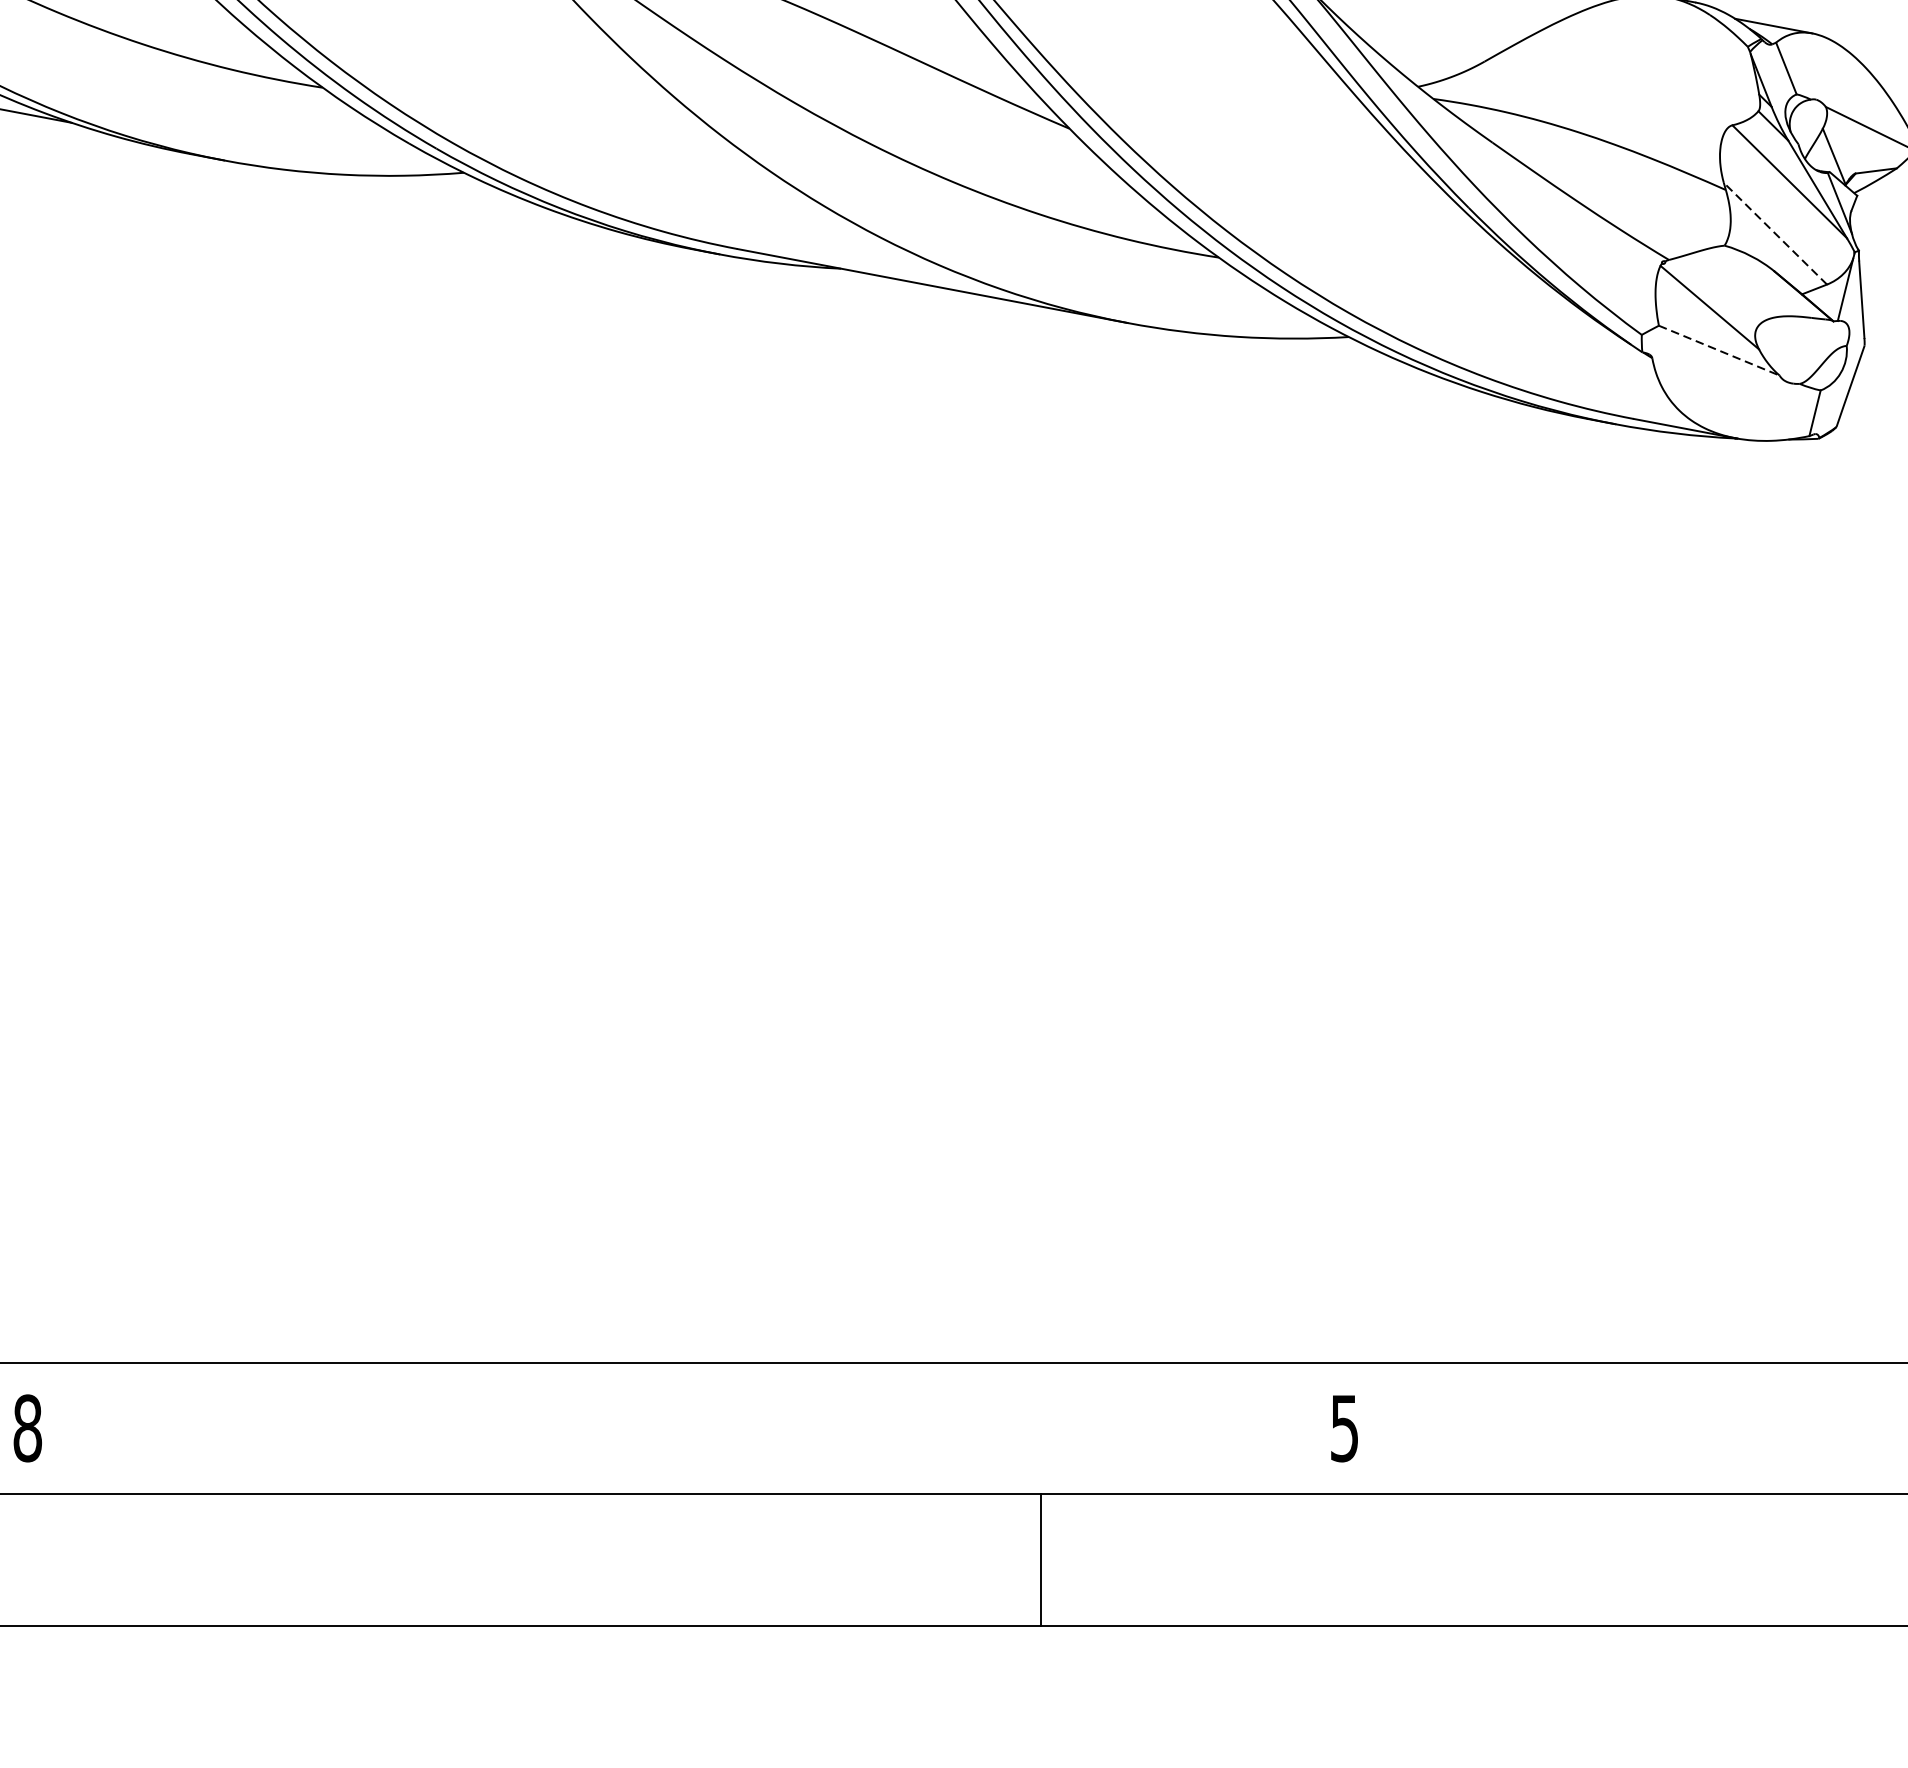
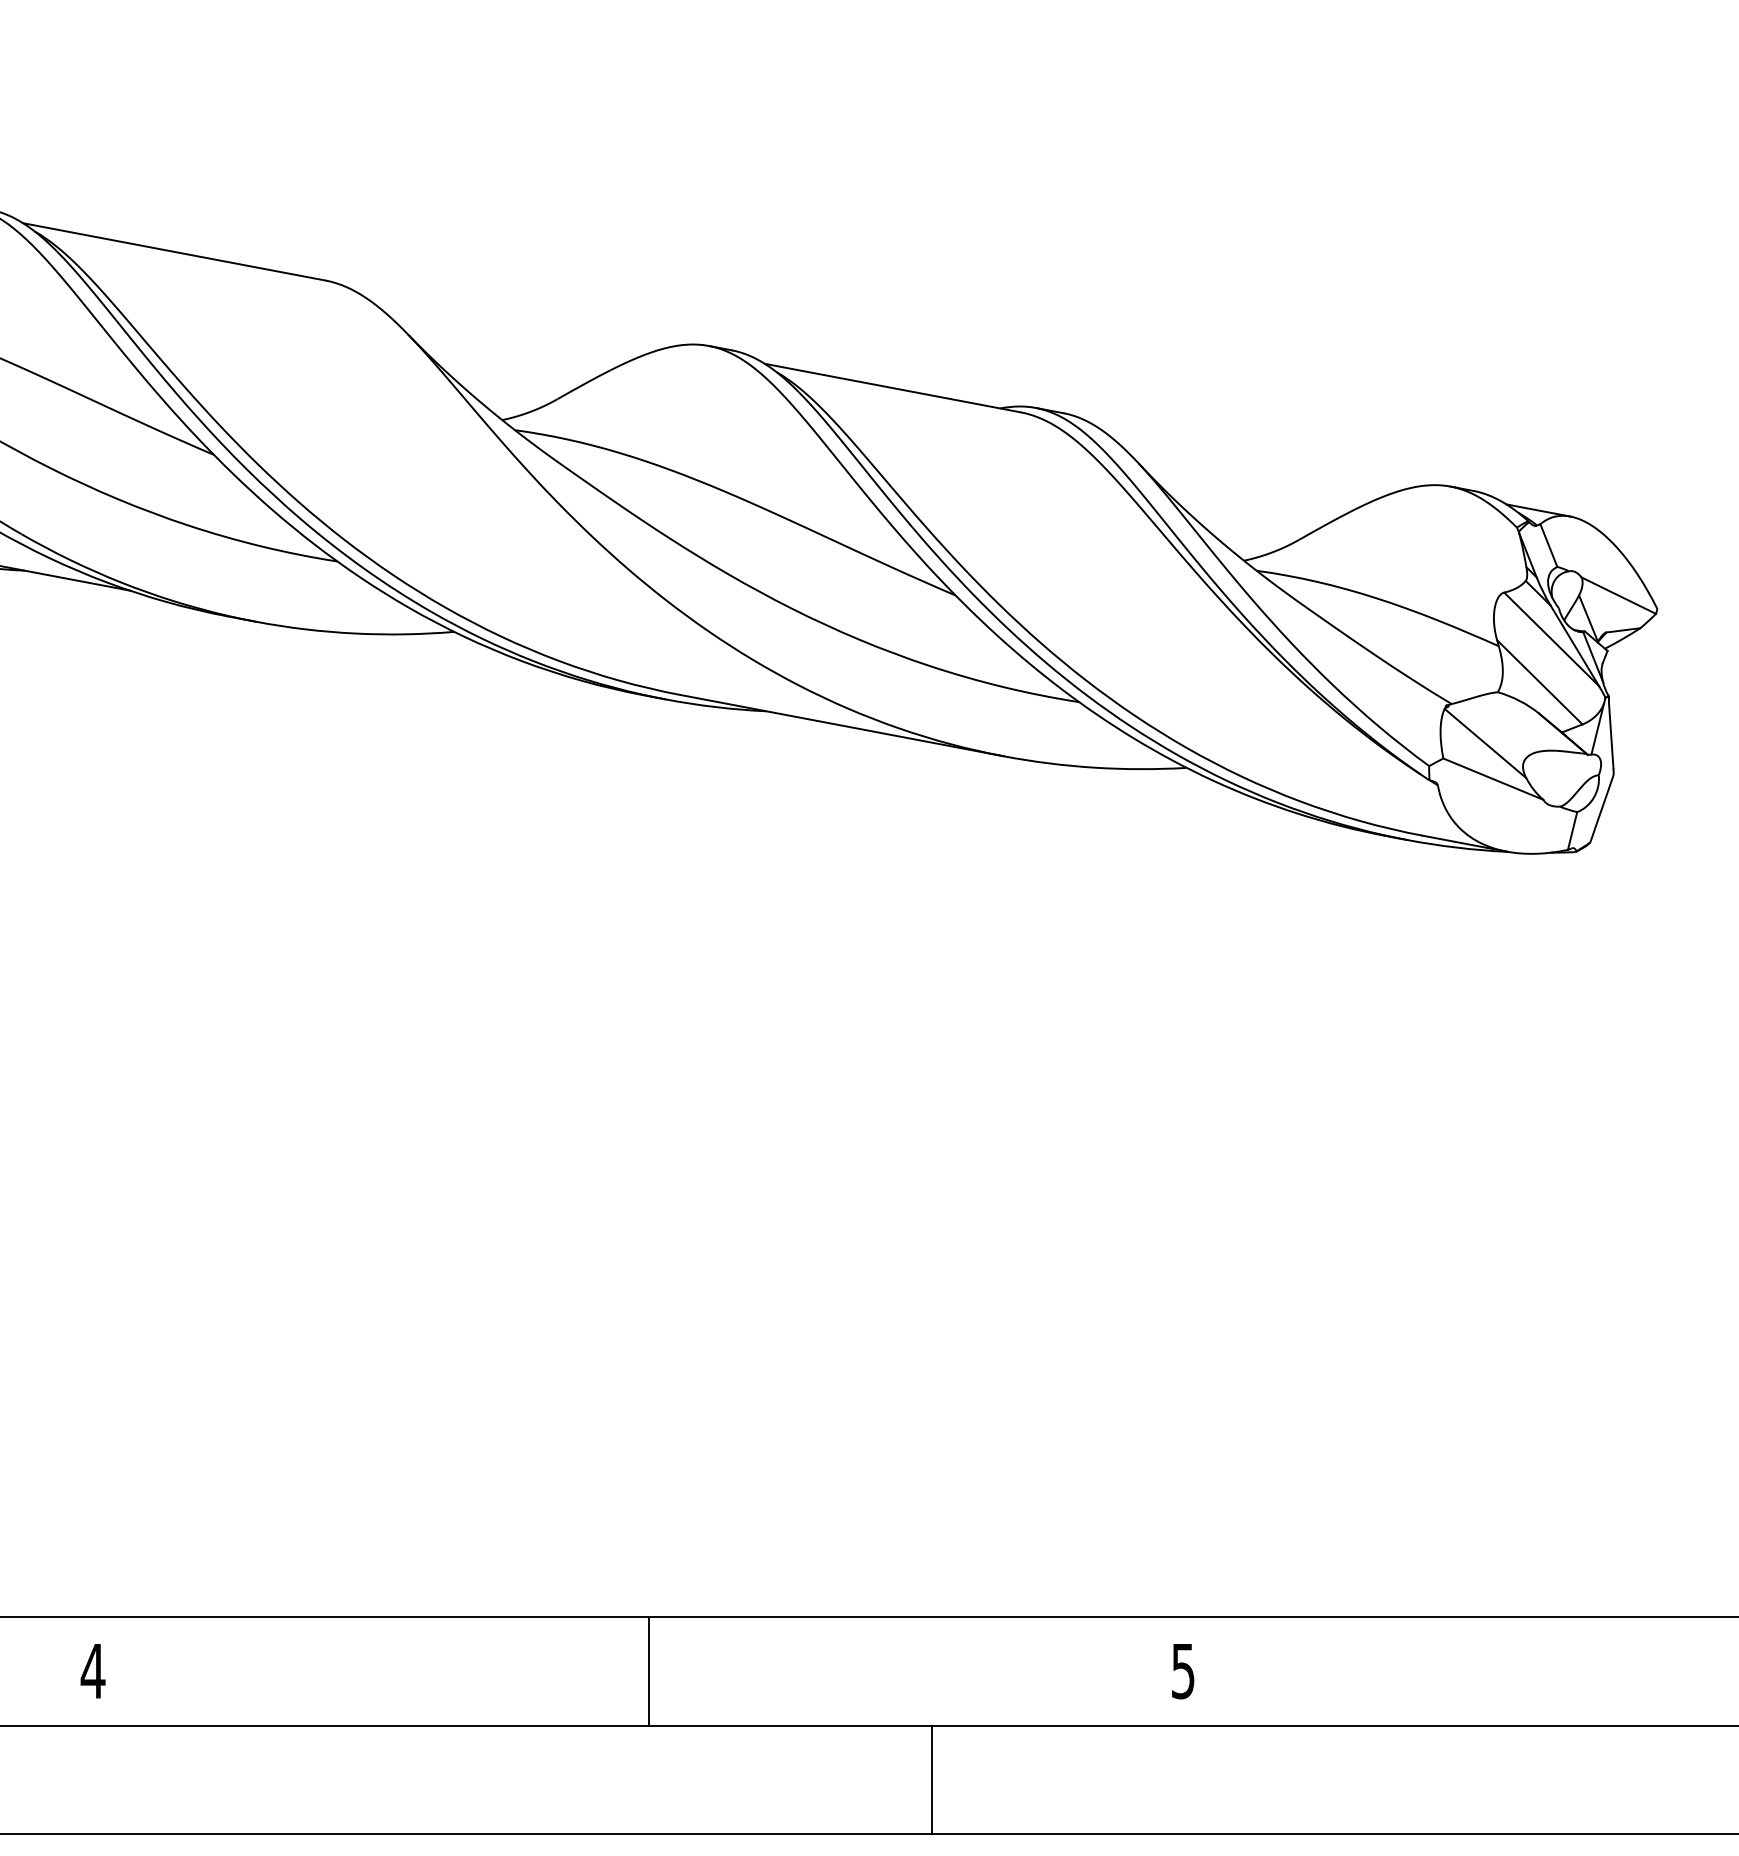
line: (1775, 233) -> (1539, 682), dashed -> solid
line: (1719, 351) -> (1493, 779), dashed -> solid
line: (699, 1427) -> (649, 1670), added
text: (26, 1428) -> (92, 1671), 8 -> 4

